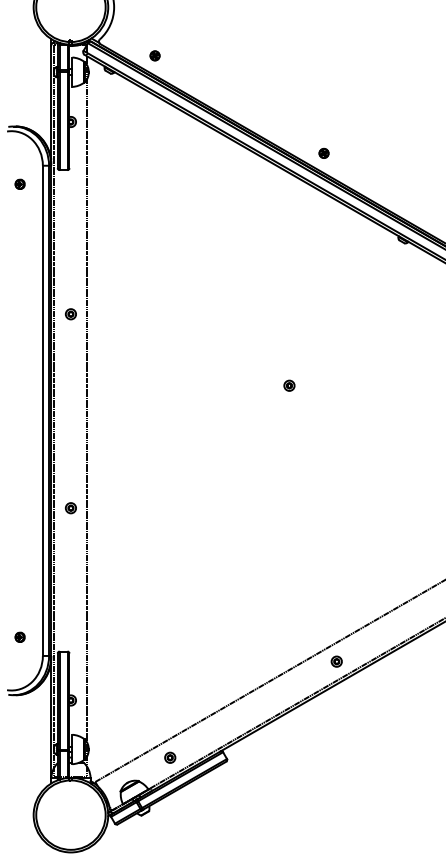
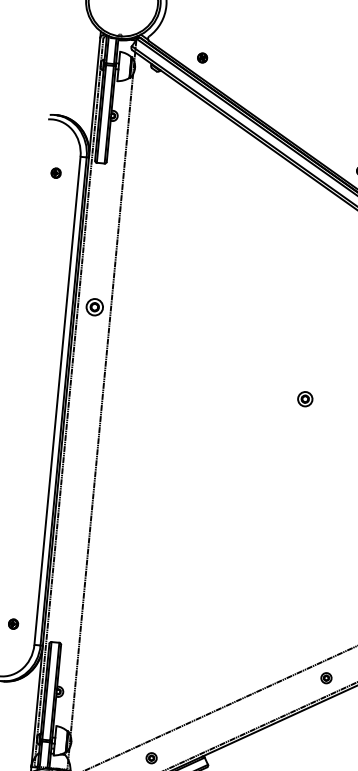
part: (70, 314) -> (94, 307), size x1.6
part: (289, 385) -> (305, 398), size x1.4
part: (70, 508) -> (75, 500), removed

